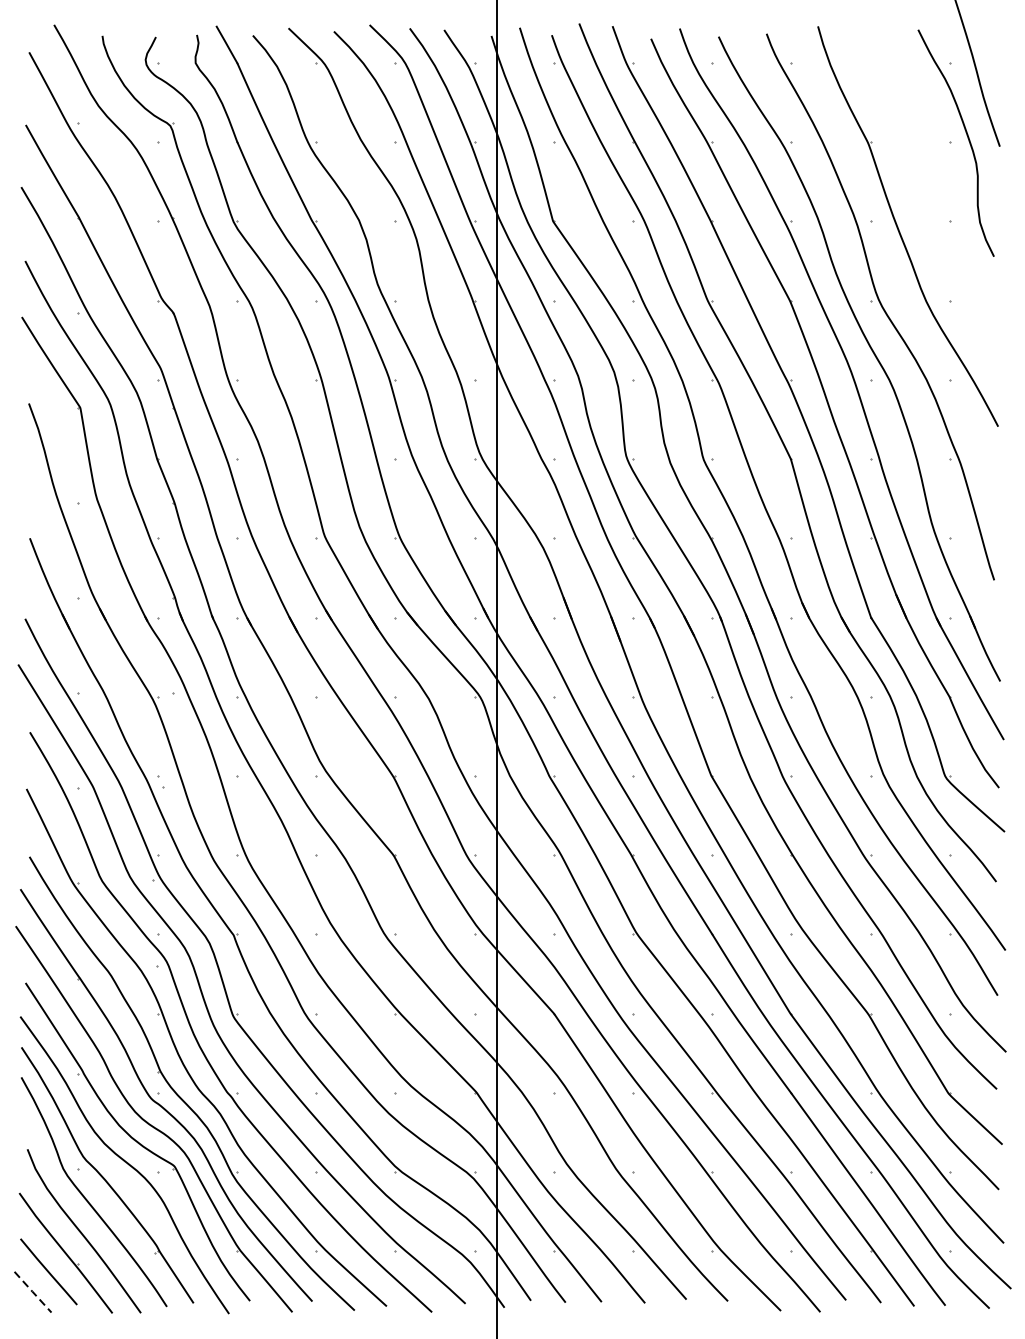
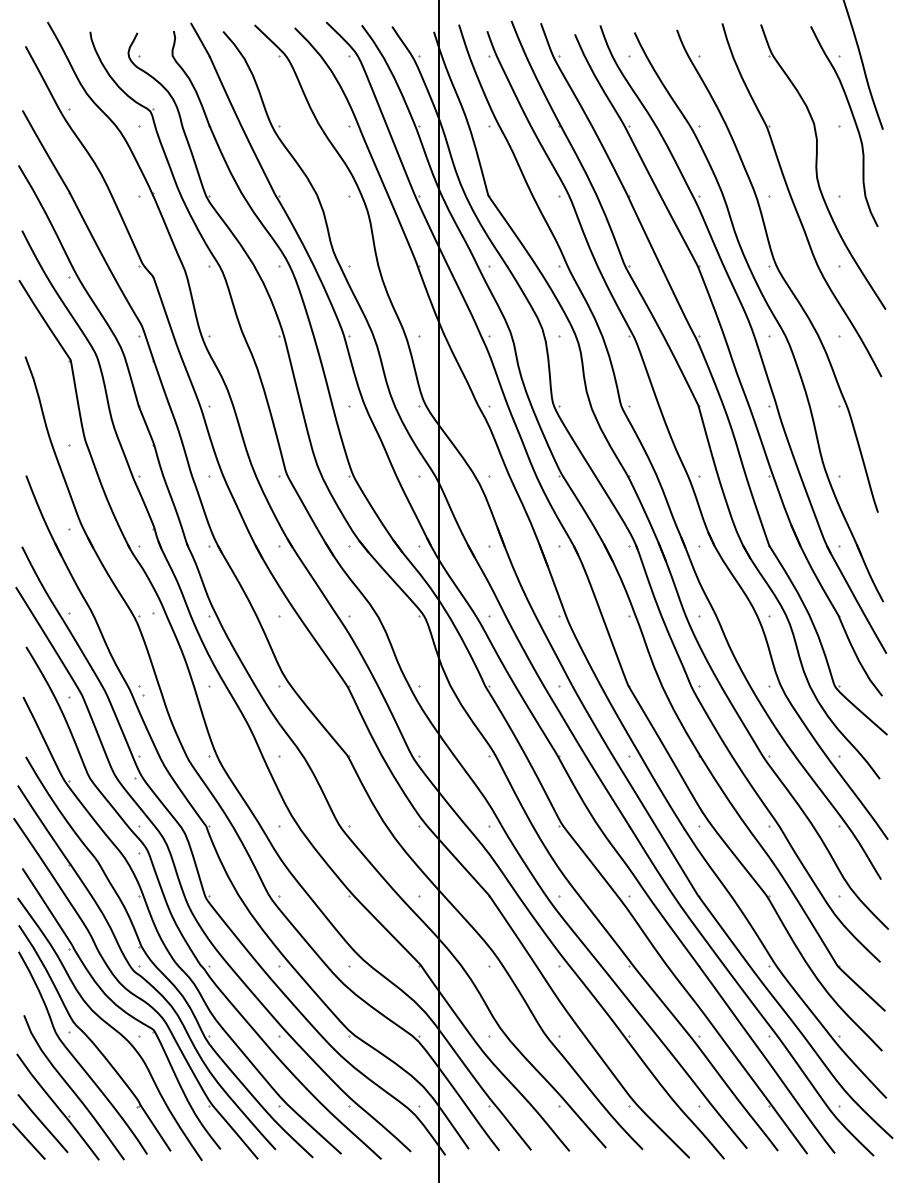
part: (932, 188) -> (823, 166), added
line: (33, 1292) -> (29, 1141), dashed -> solid

